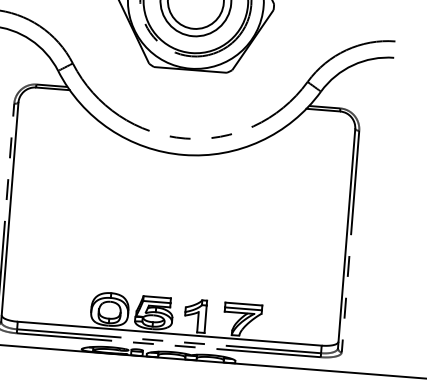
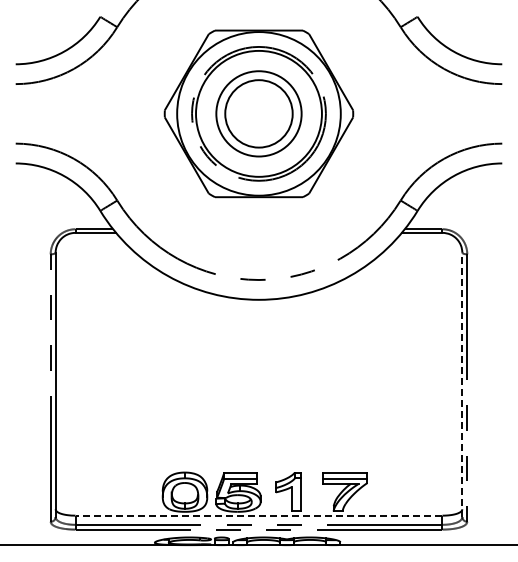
line: (346, 238) -> (462, 384), solid -> dashed
line: (169, 333) -> (258, 515), solid -> dashed

